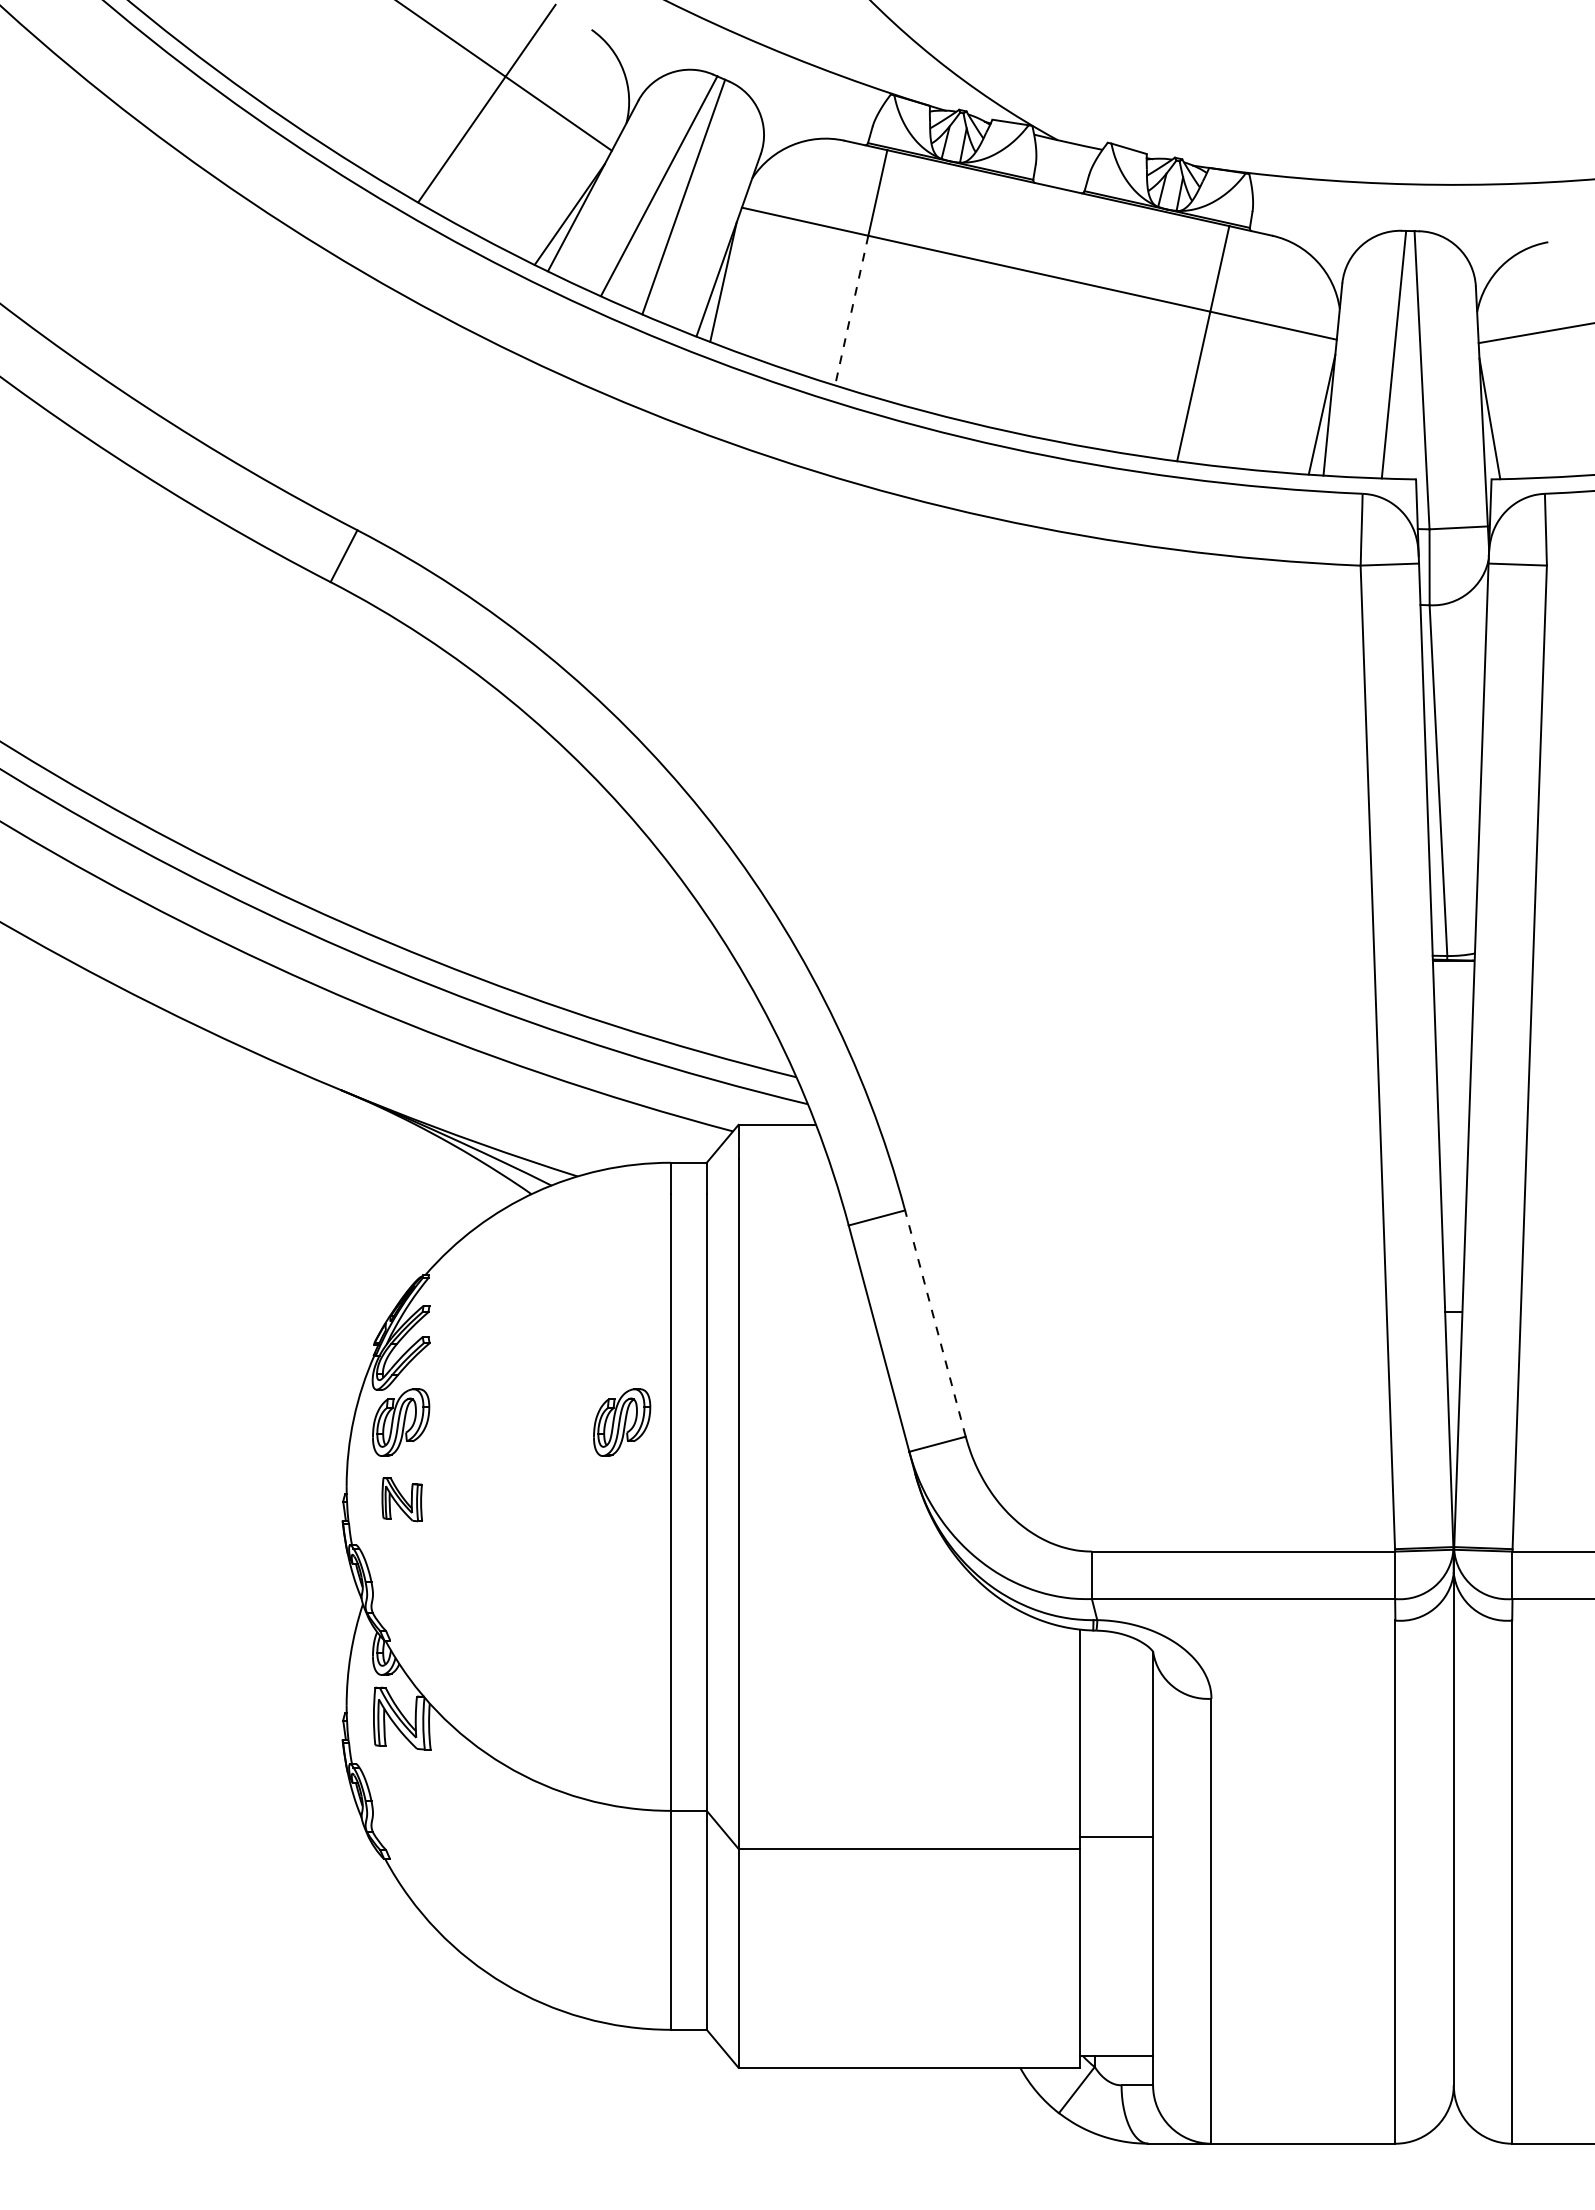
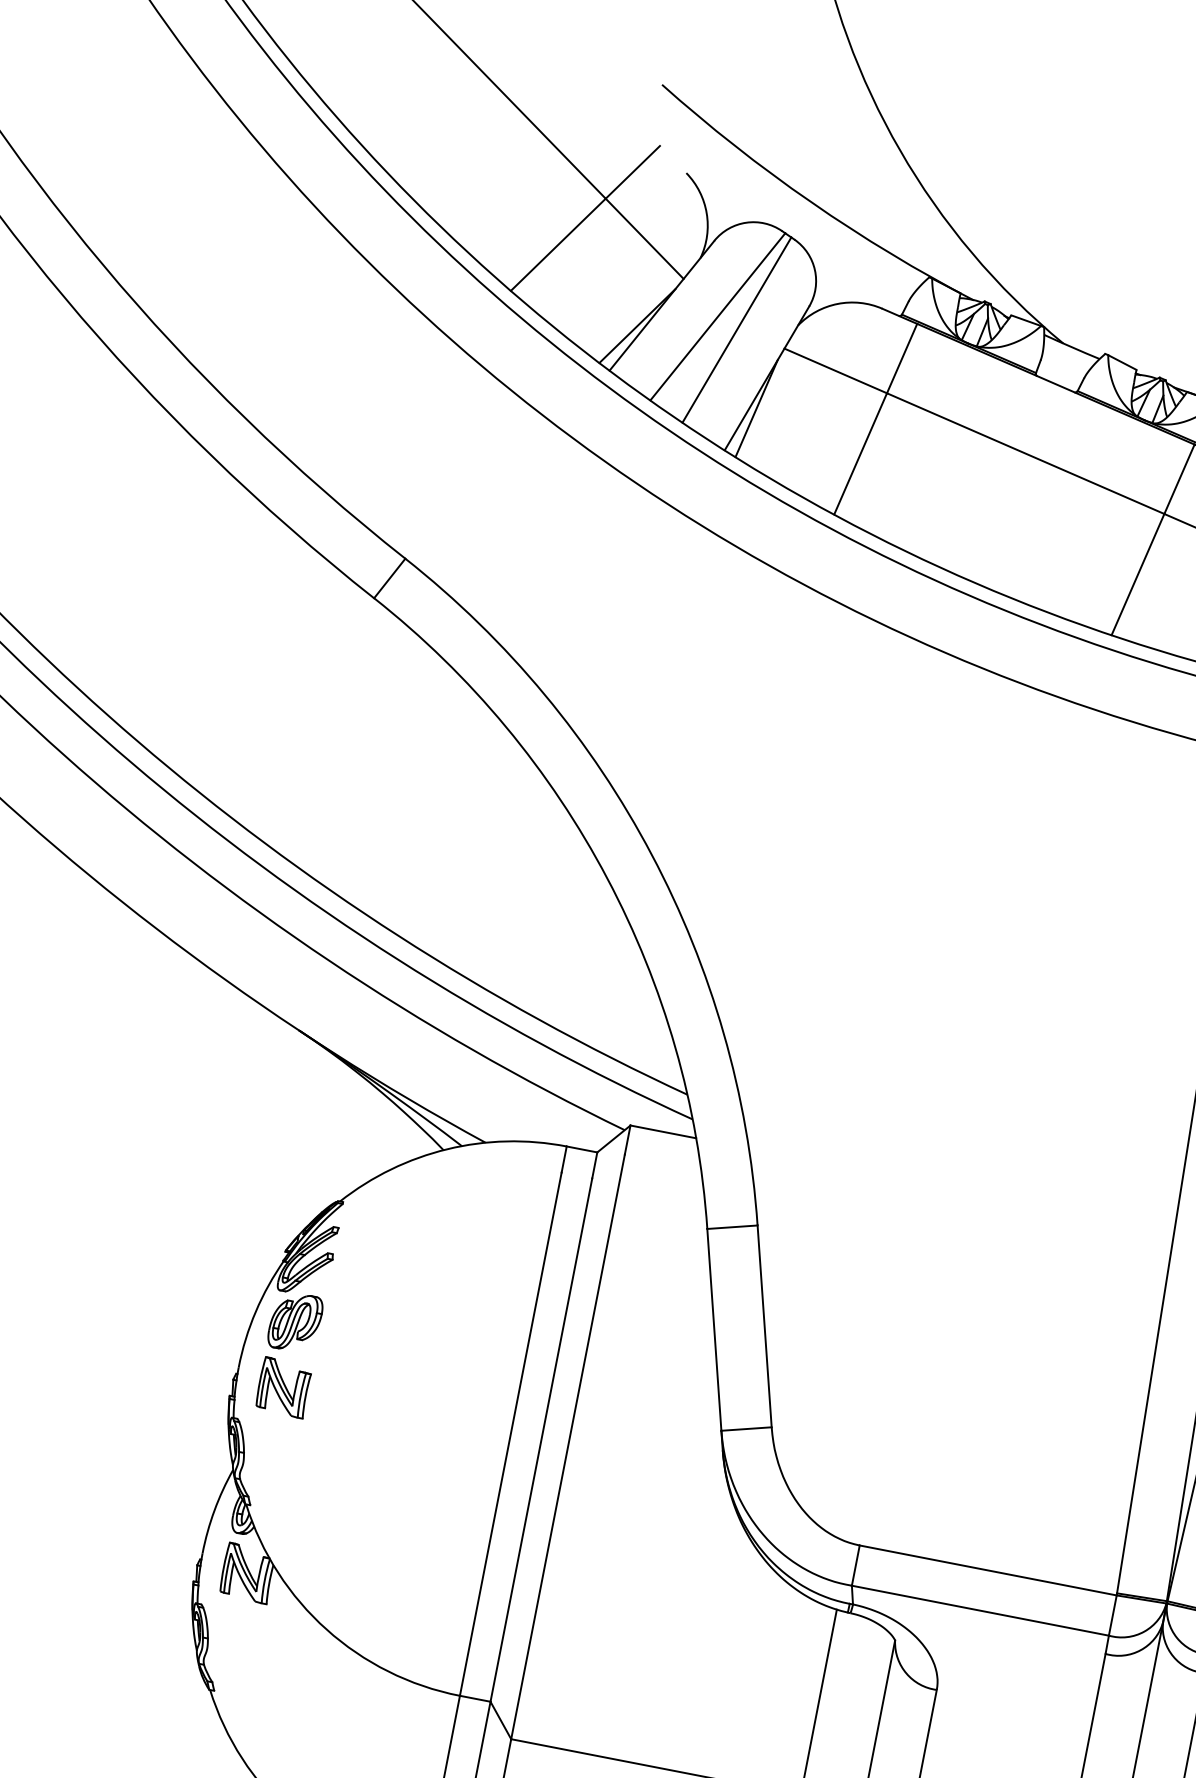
line: (851, 310) -> (860, 453), dashed -> solid
line: (935, 1323) -> (764, 1326), dashed -> solid
part: (622, 1422) -> (483, 1358), removed
part: (402, 1499) -> (283, 1387), size x1.43

